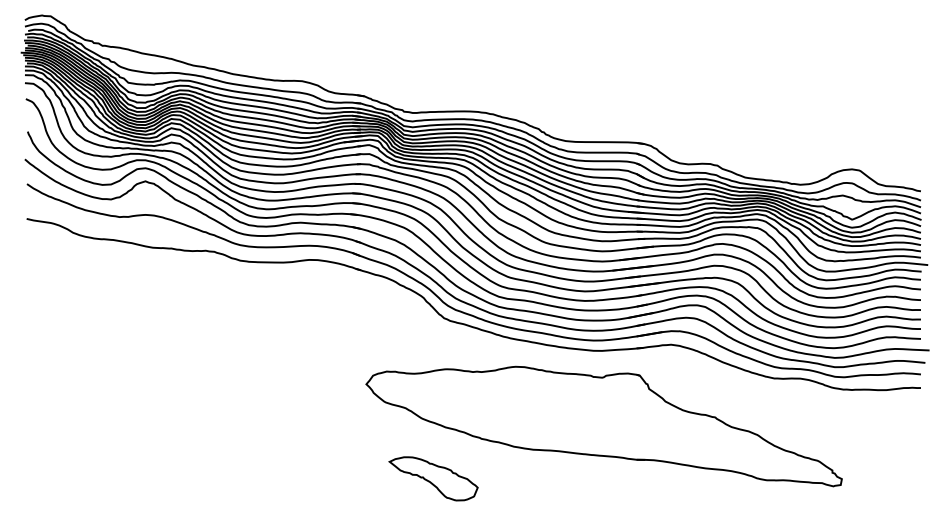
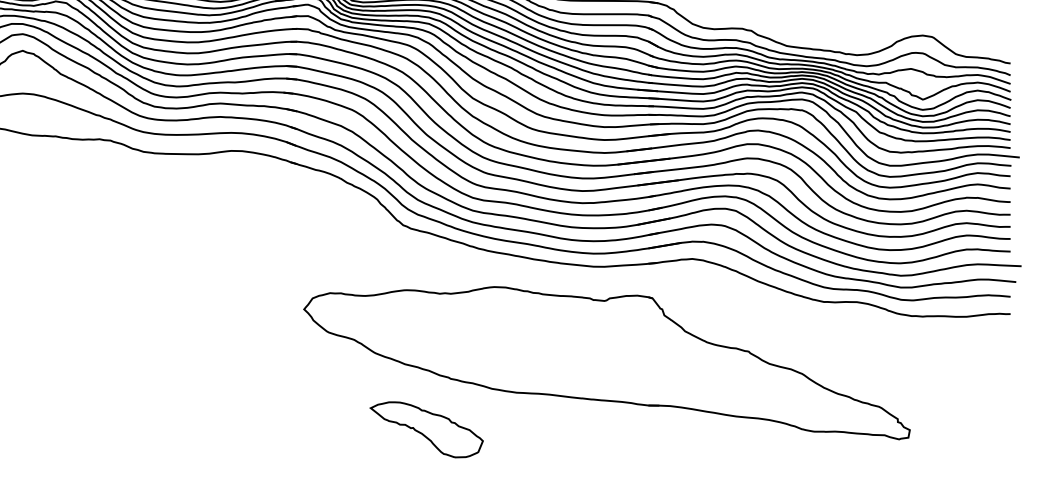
part: (433, 478) -> (426, 429), moved

